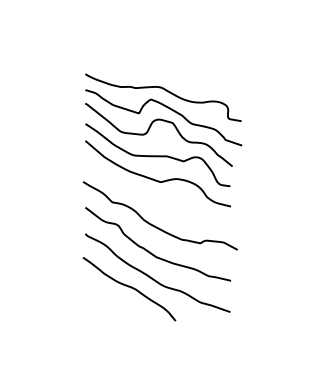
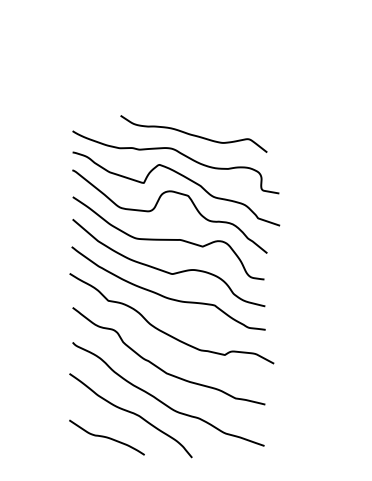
curve: (176, 76) -> (193, 134), added
curve: (155, 198) -> (165, 295), added
curve: (111, 305) -> (107, 437), added

